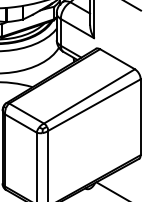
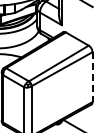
line: (140, 117) -> (92, 77), solid -> dashed

